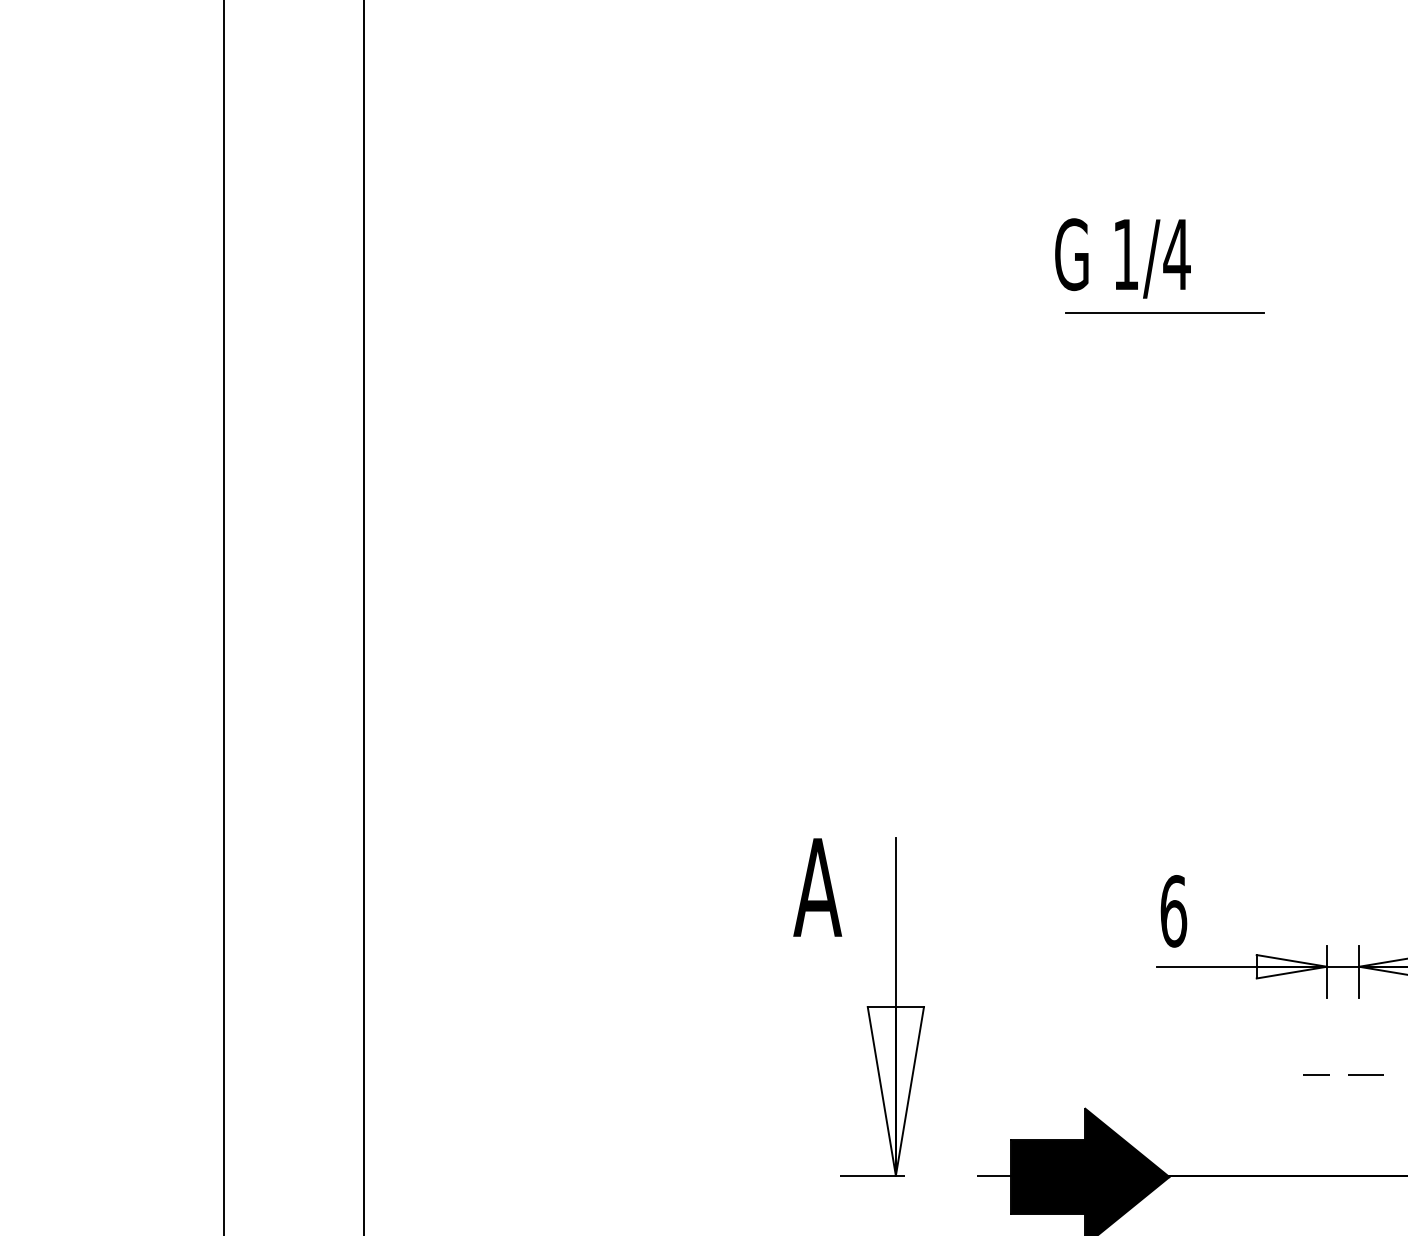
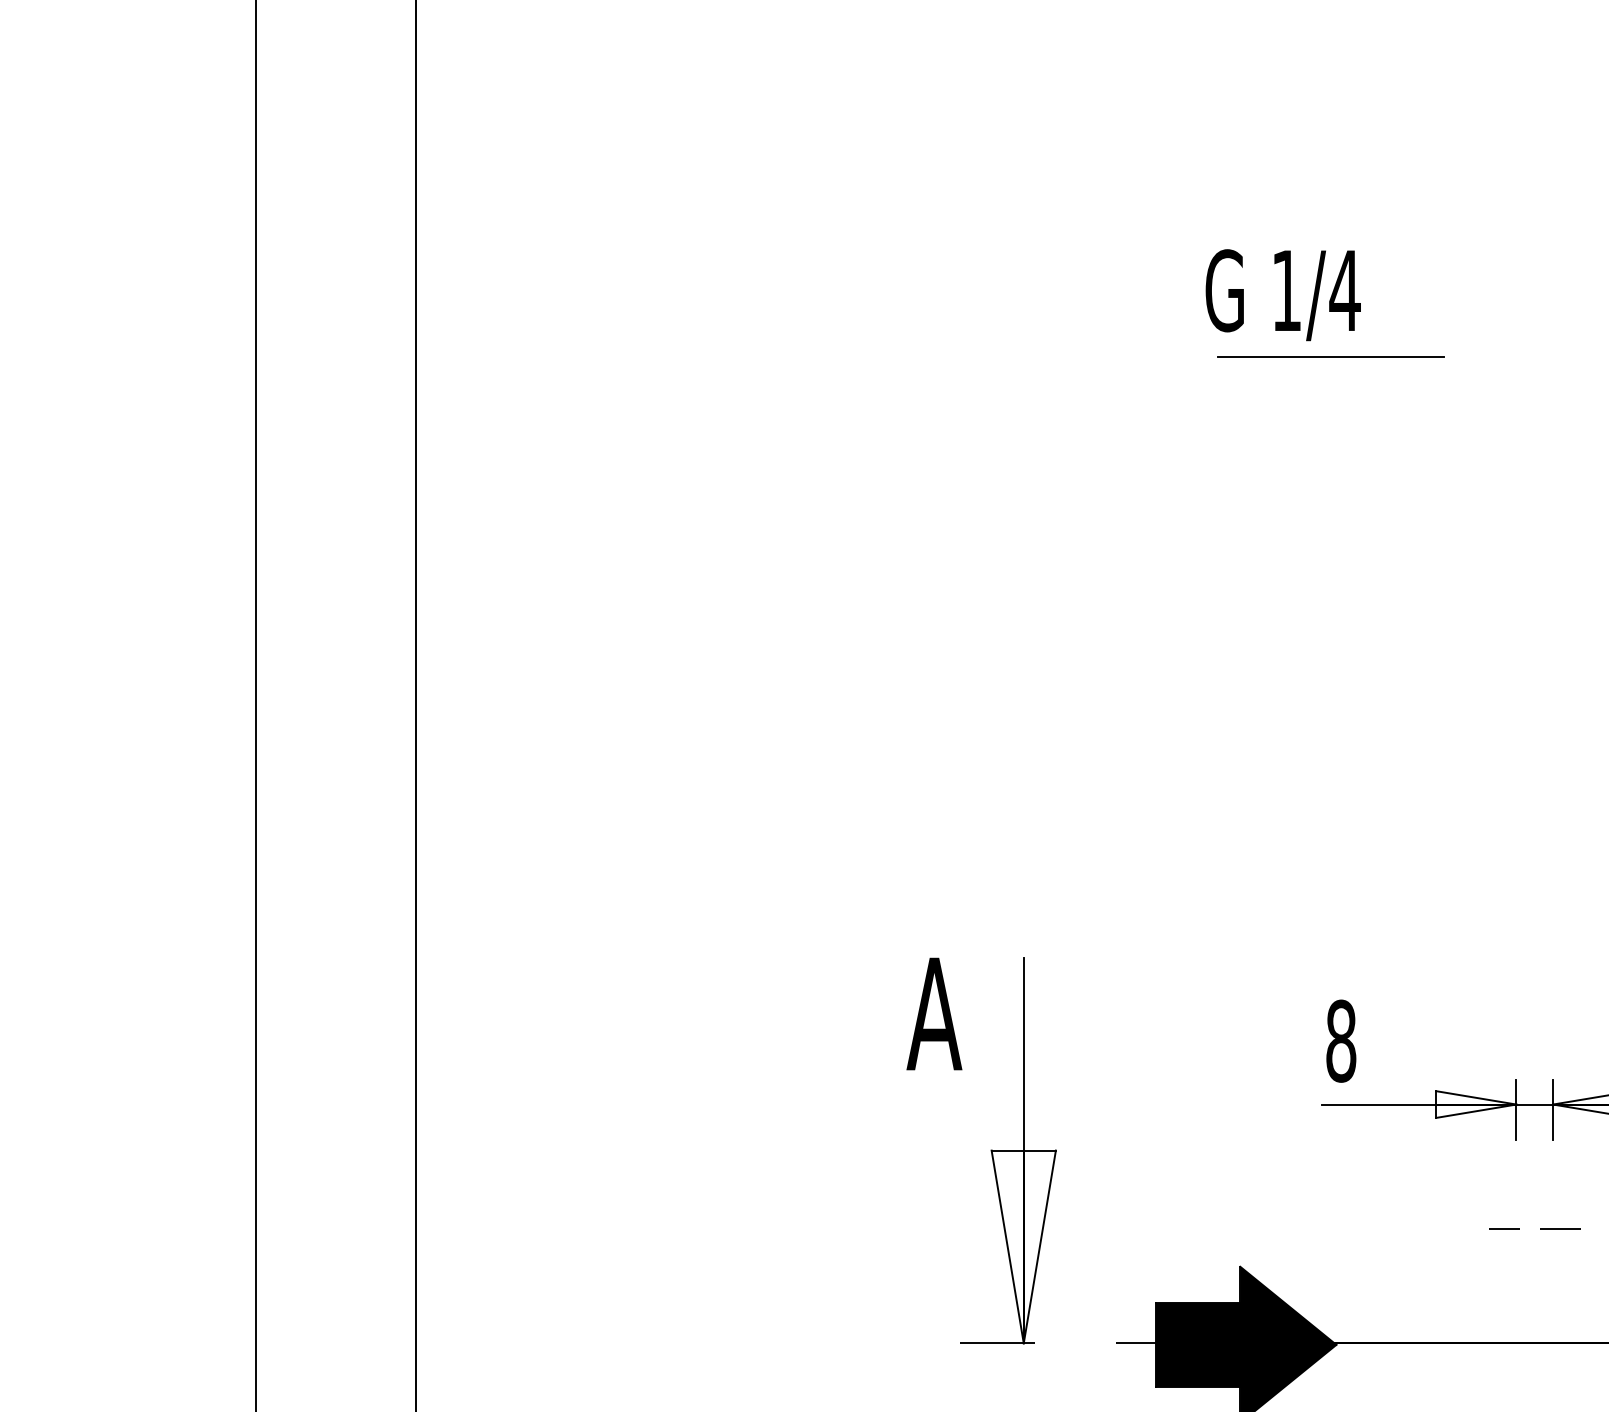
text: (1173, 910) -> (1341, 1040), 6 -> 8

